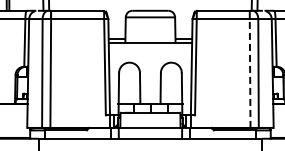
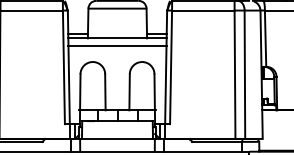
line: (150, 49) -> (117, 46), added
line: (250, 72) -> (235, 73), dashed -> solid

